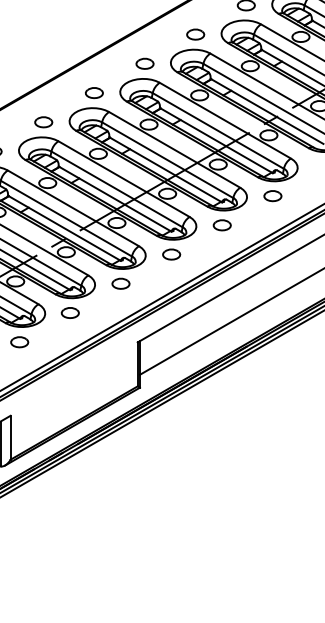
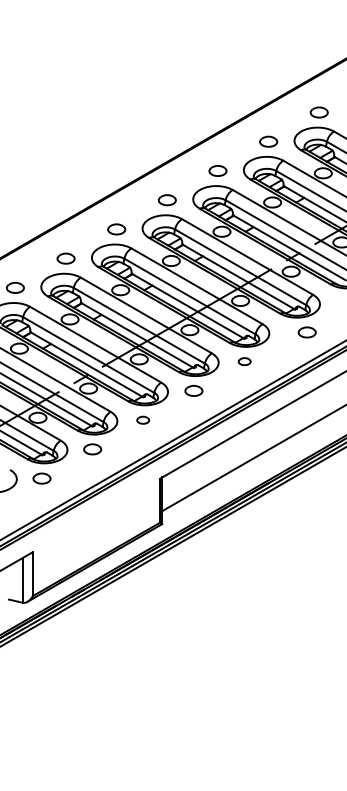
part: (272, 196) -> (306, 332), moved
part: (222, 225) -> (244, 361), size x0.7
part: (120, 284) -> (142, 420), size x0.7

